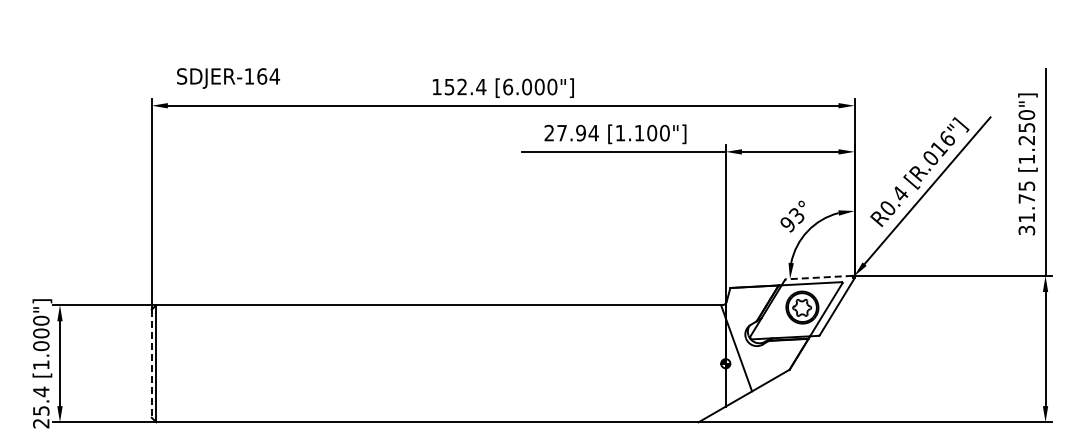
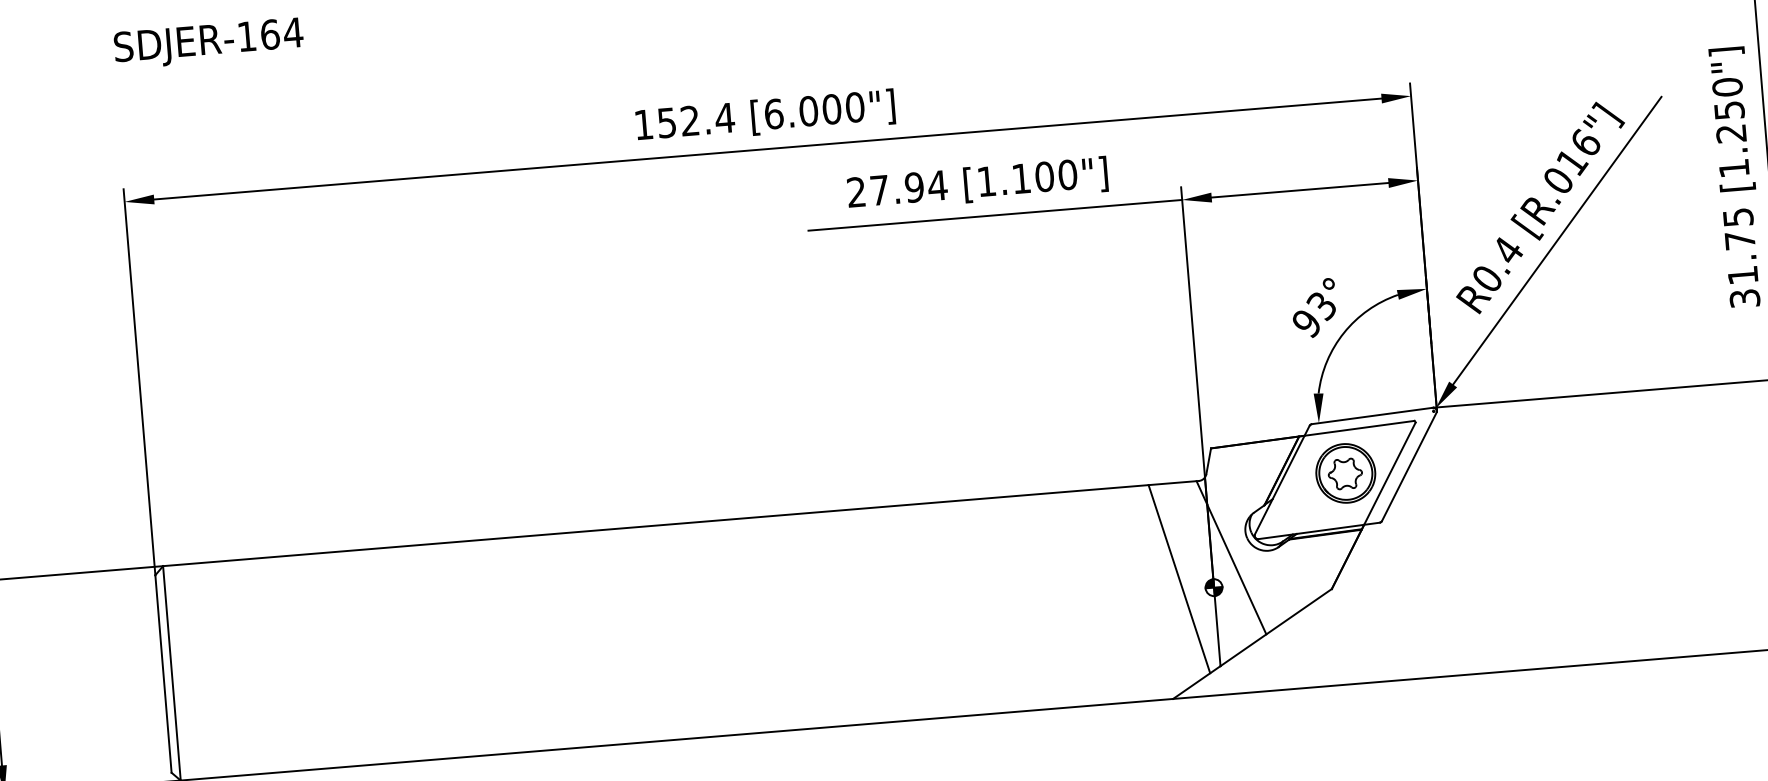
text: (228, 78) -> (208, 43), moved
line: (819, 277) -> (1372, 415), dashed -> solid
line: (706, 357) -> (1177, 579), added
line: (151, 363) -> (163, 673), dashed -> solid

